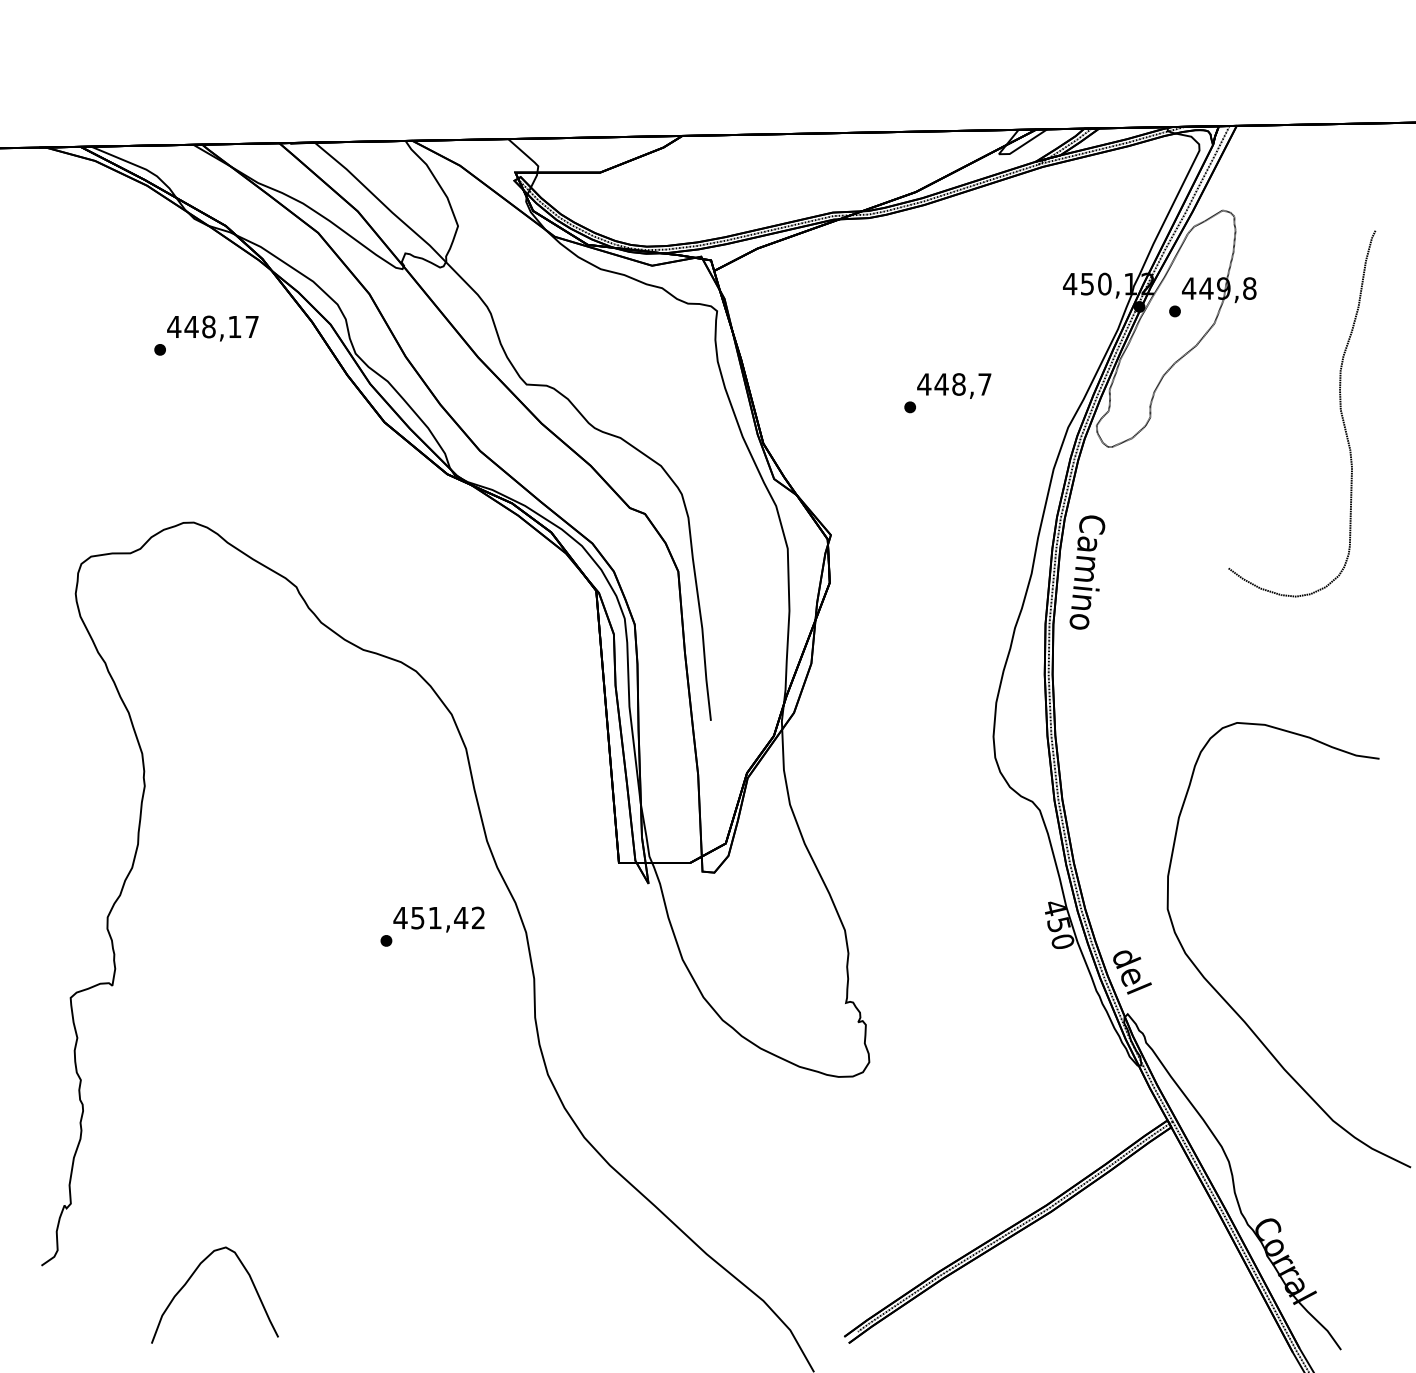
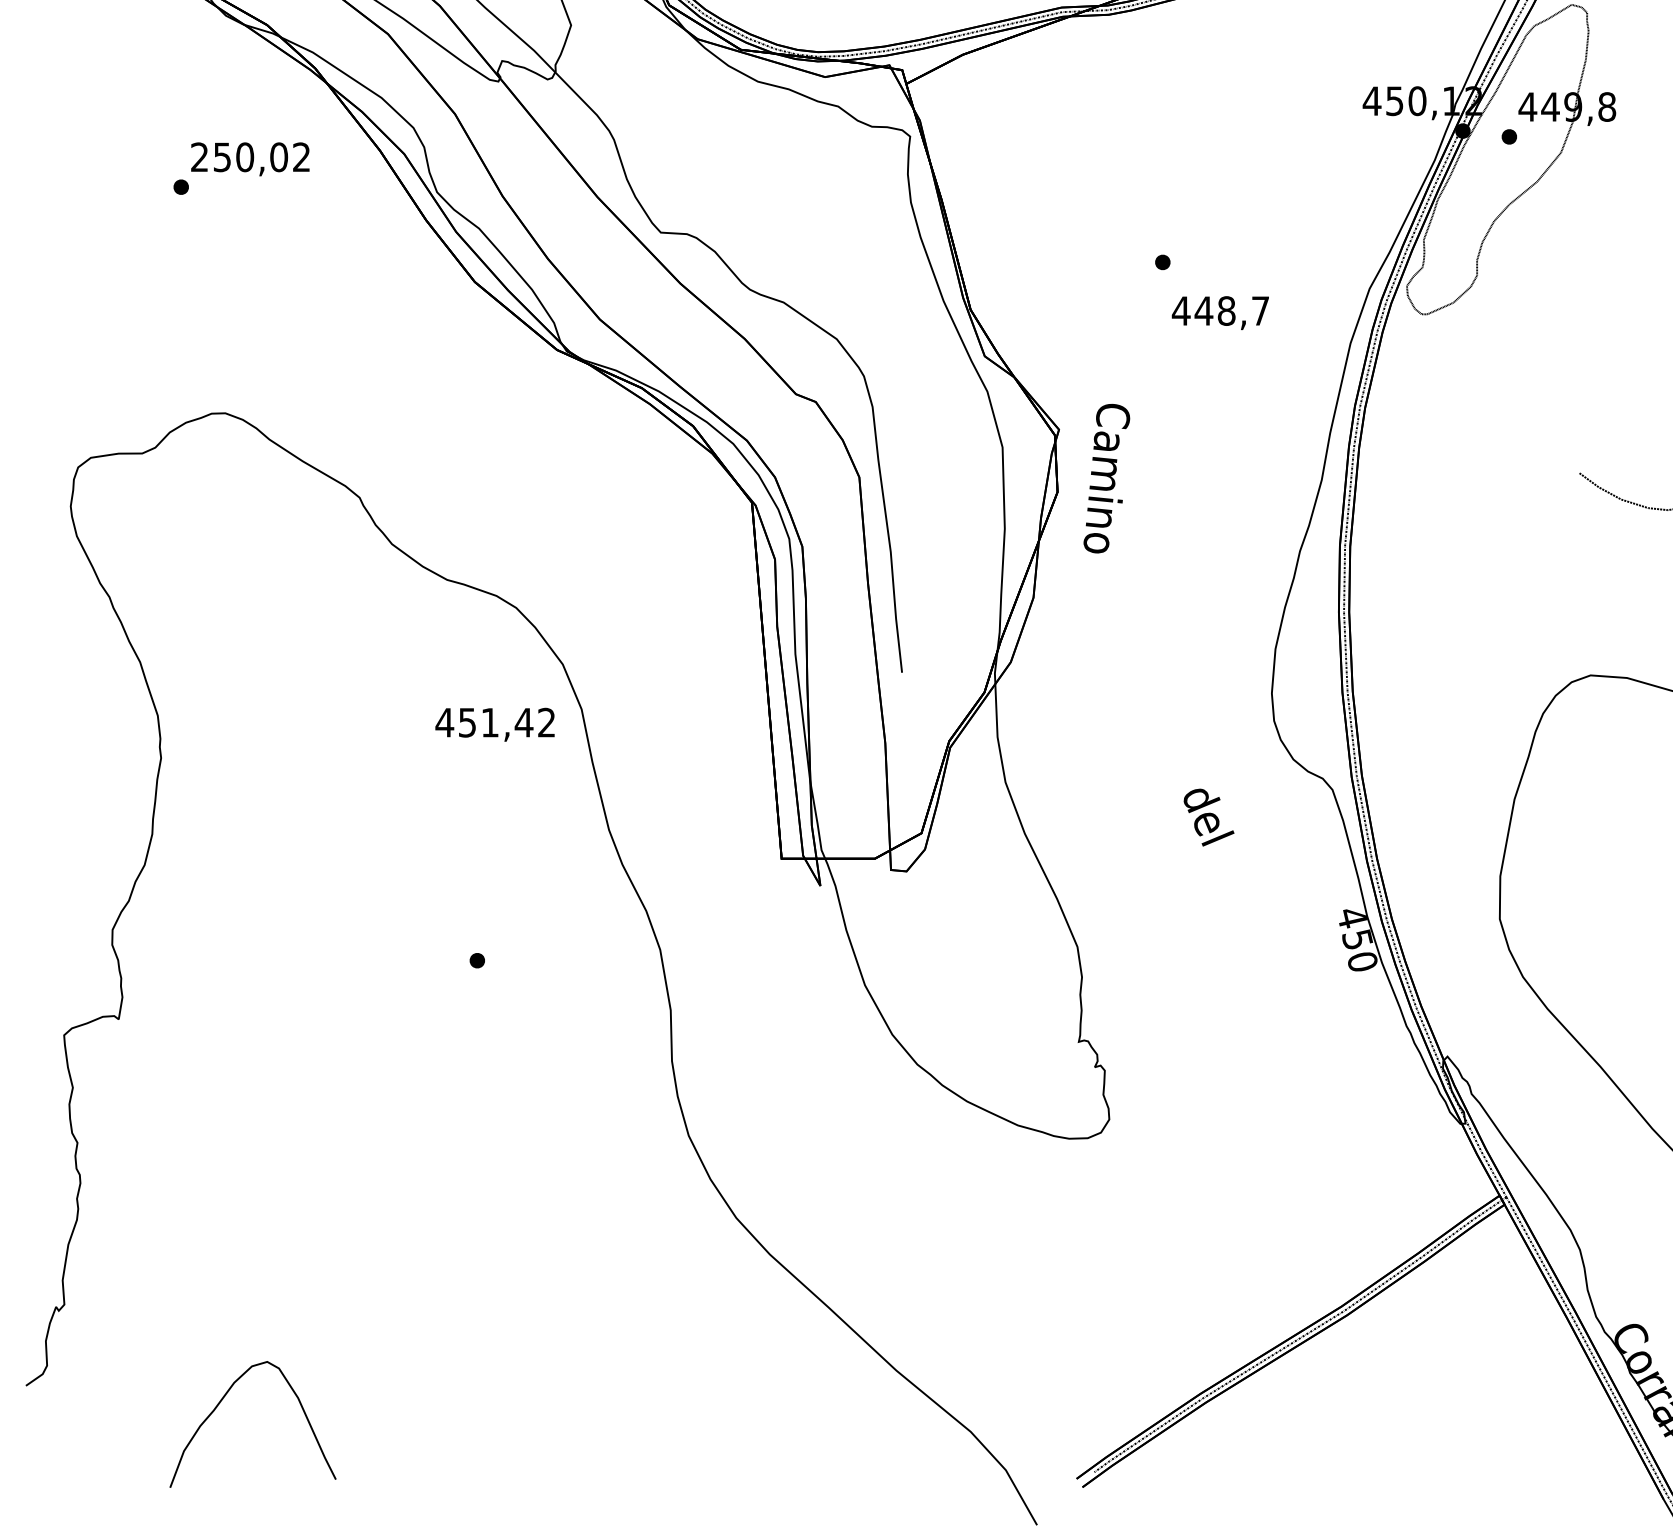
text: (212, 326) -> (249, 156), 448,17 -> 250,02
text: (954, 385) -> (1220, 312), moved
text: (1087, 572) -> (1106, 478), moved
text: (438, 919) -> (494, 724), moved
text: (1132, 972) -> (1209, 817), moved

